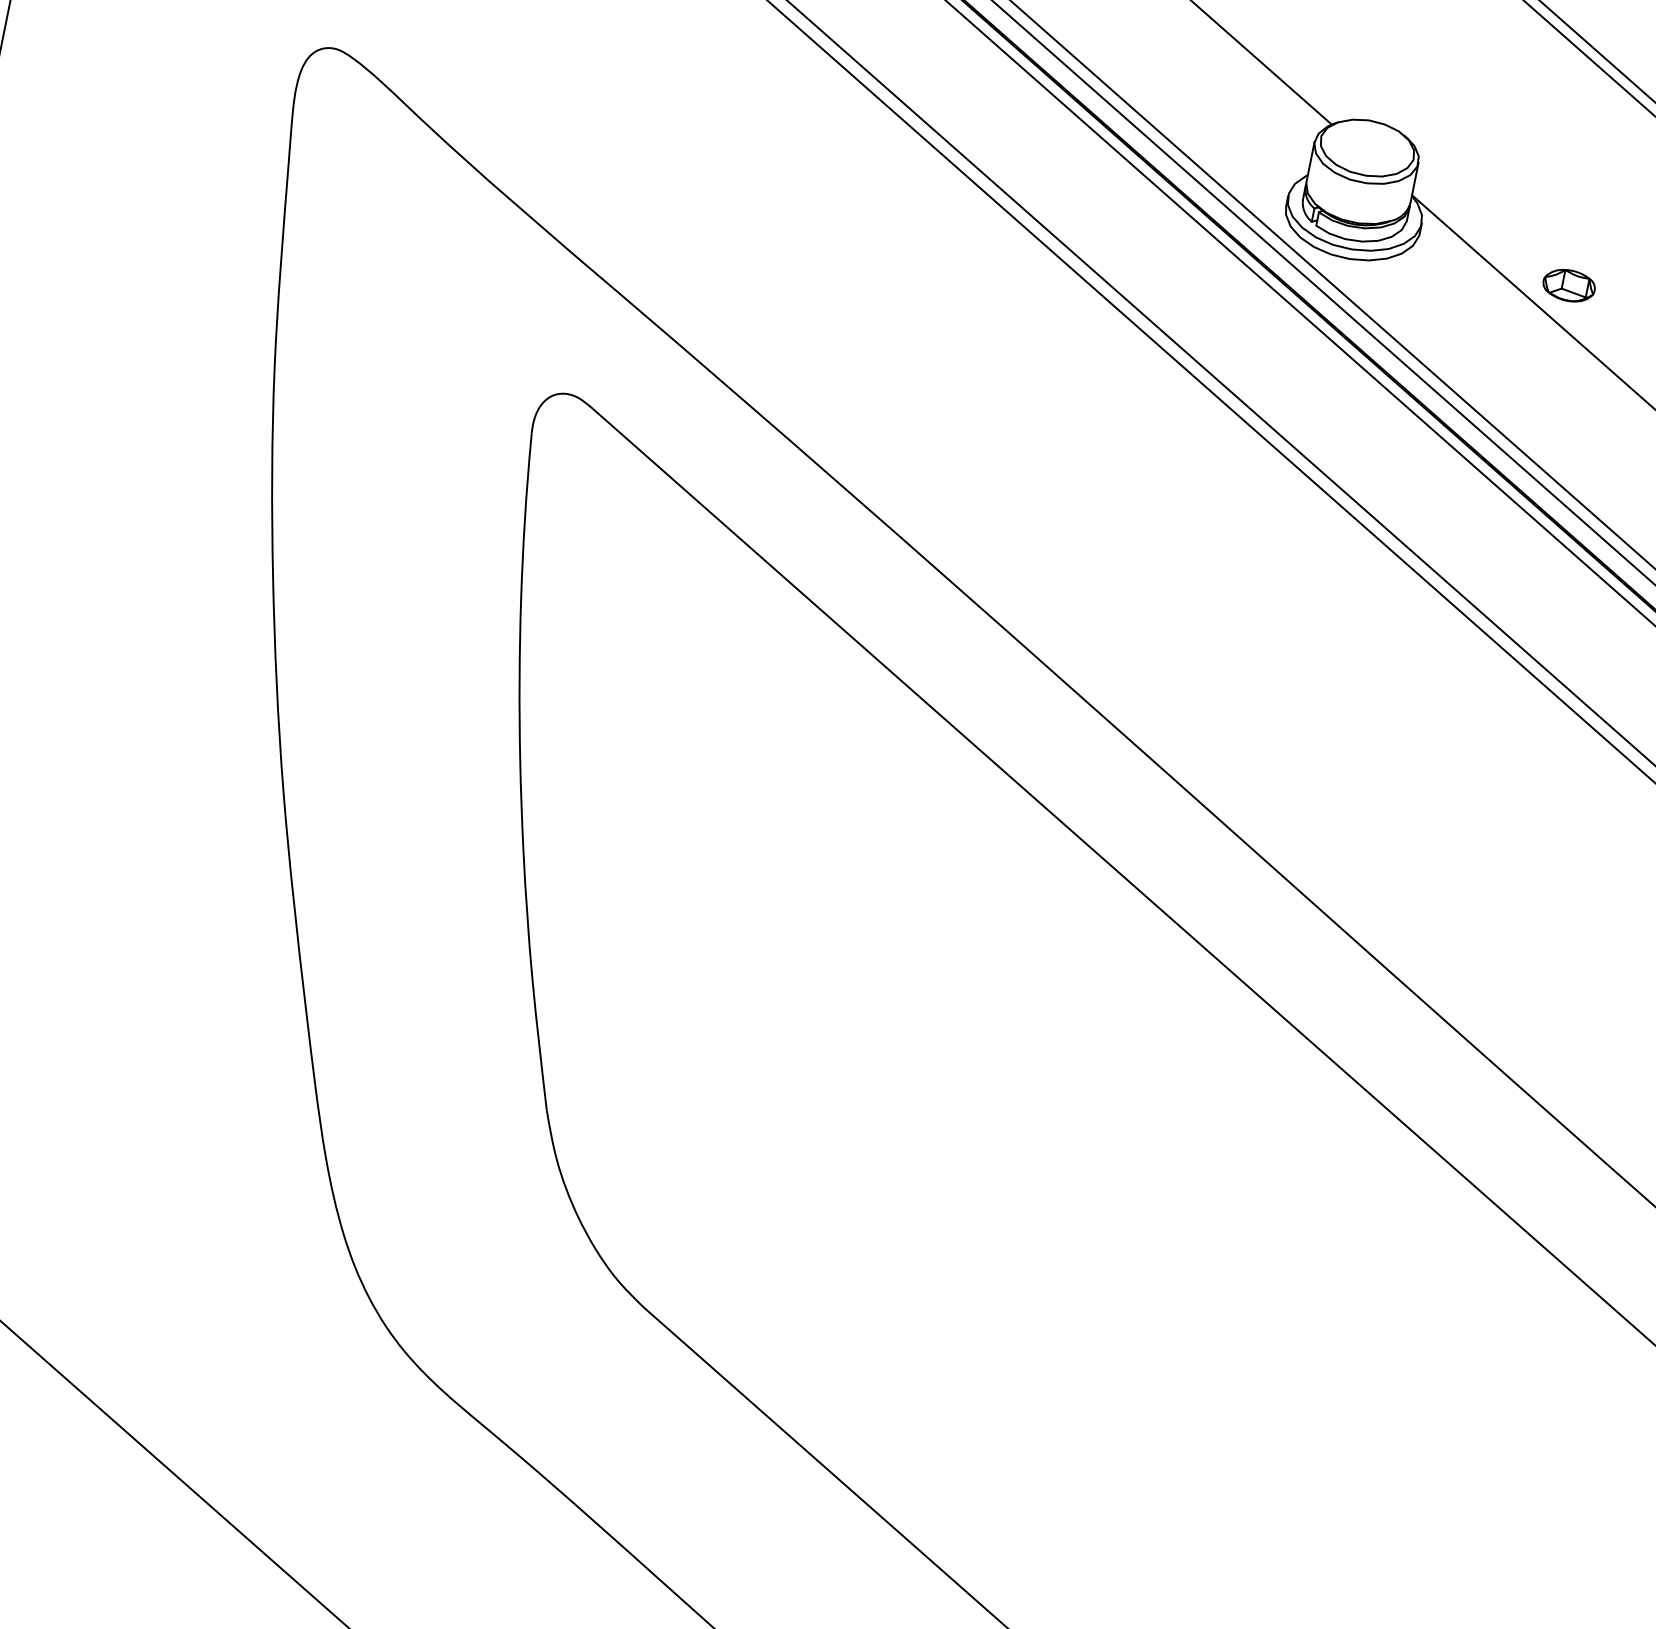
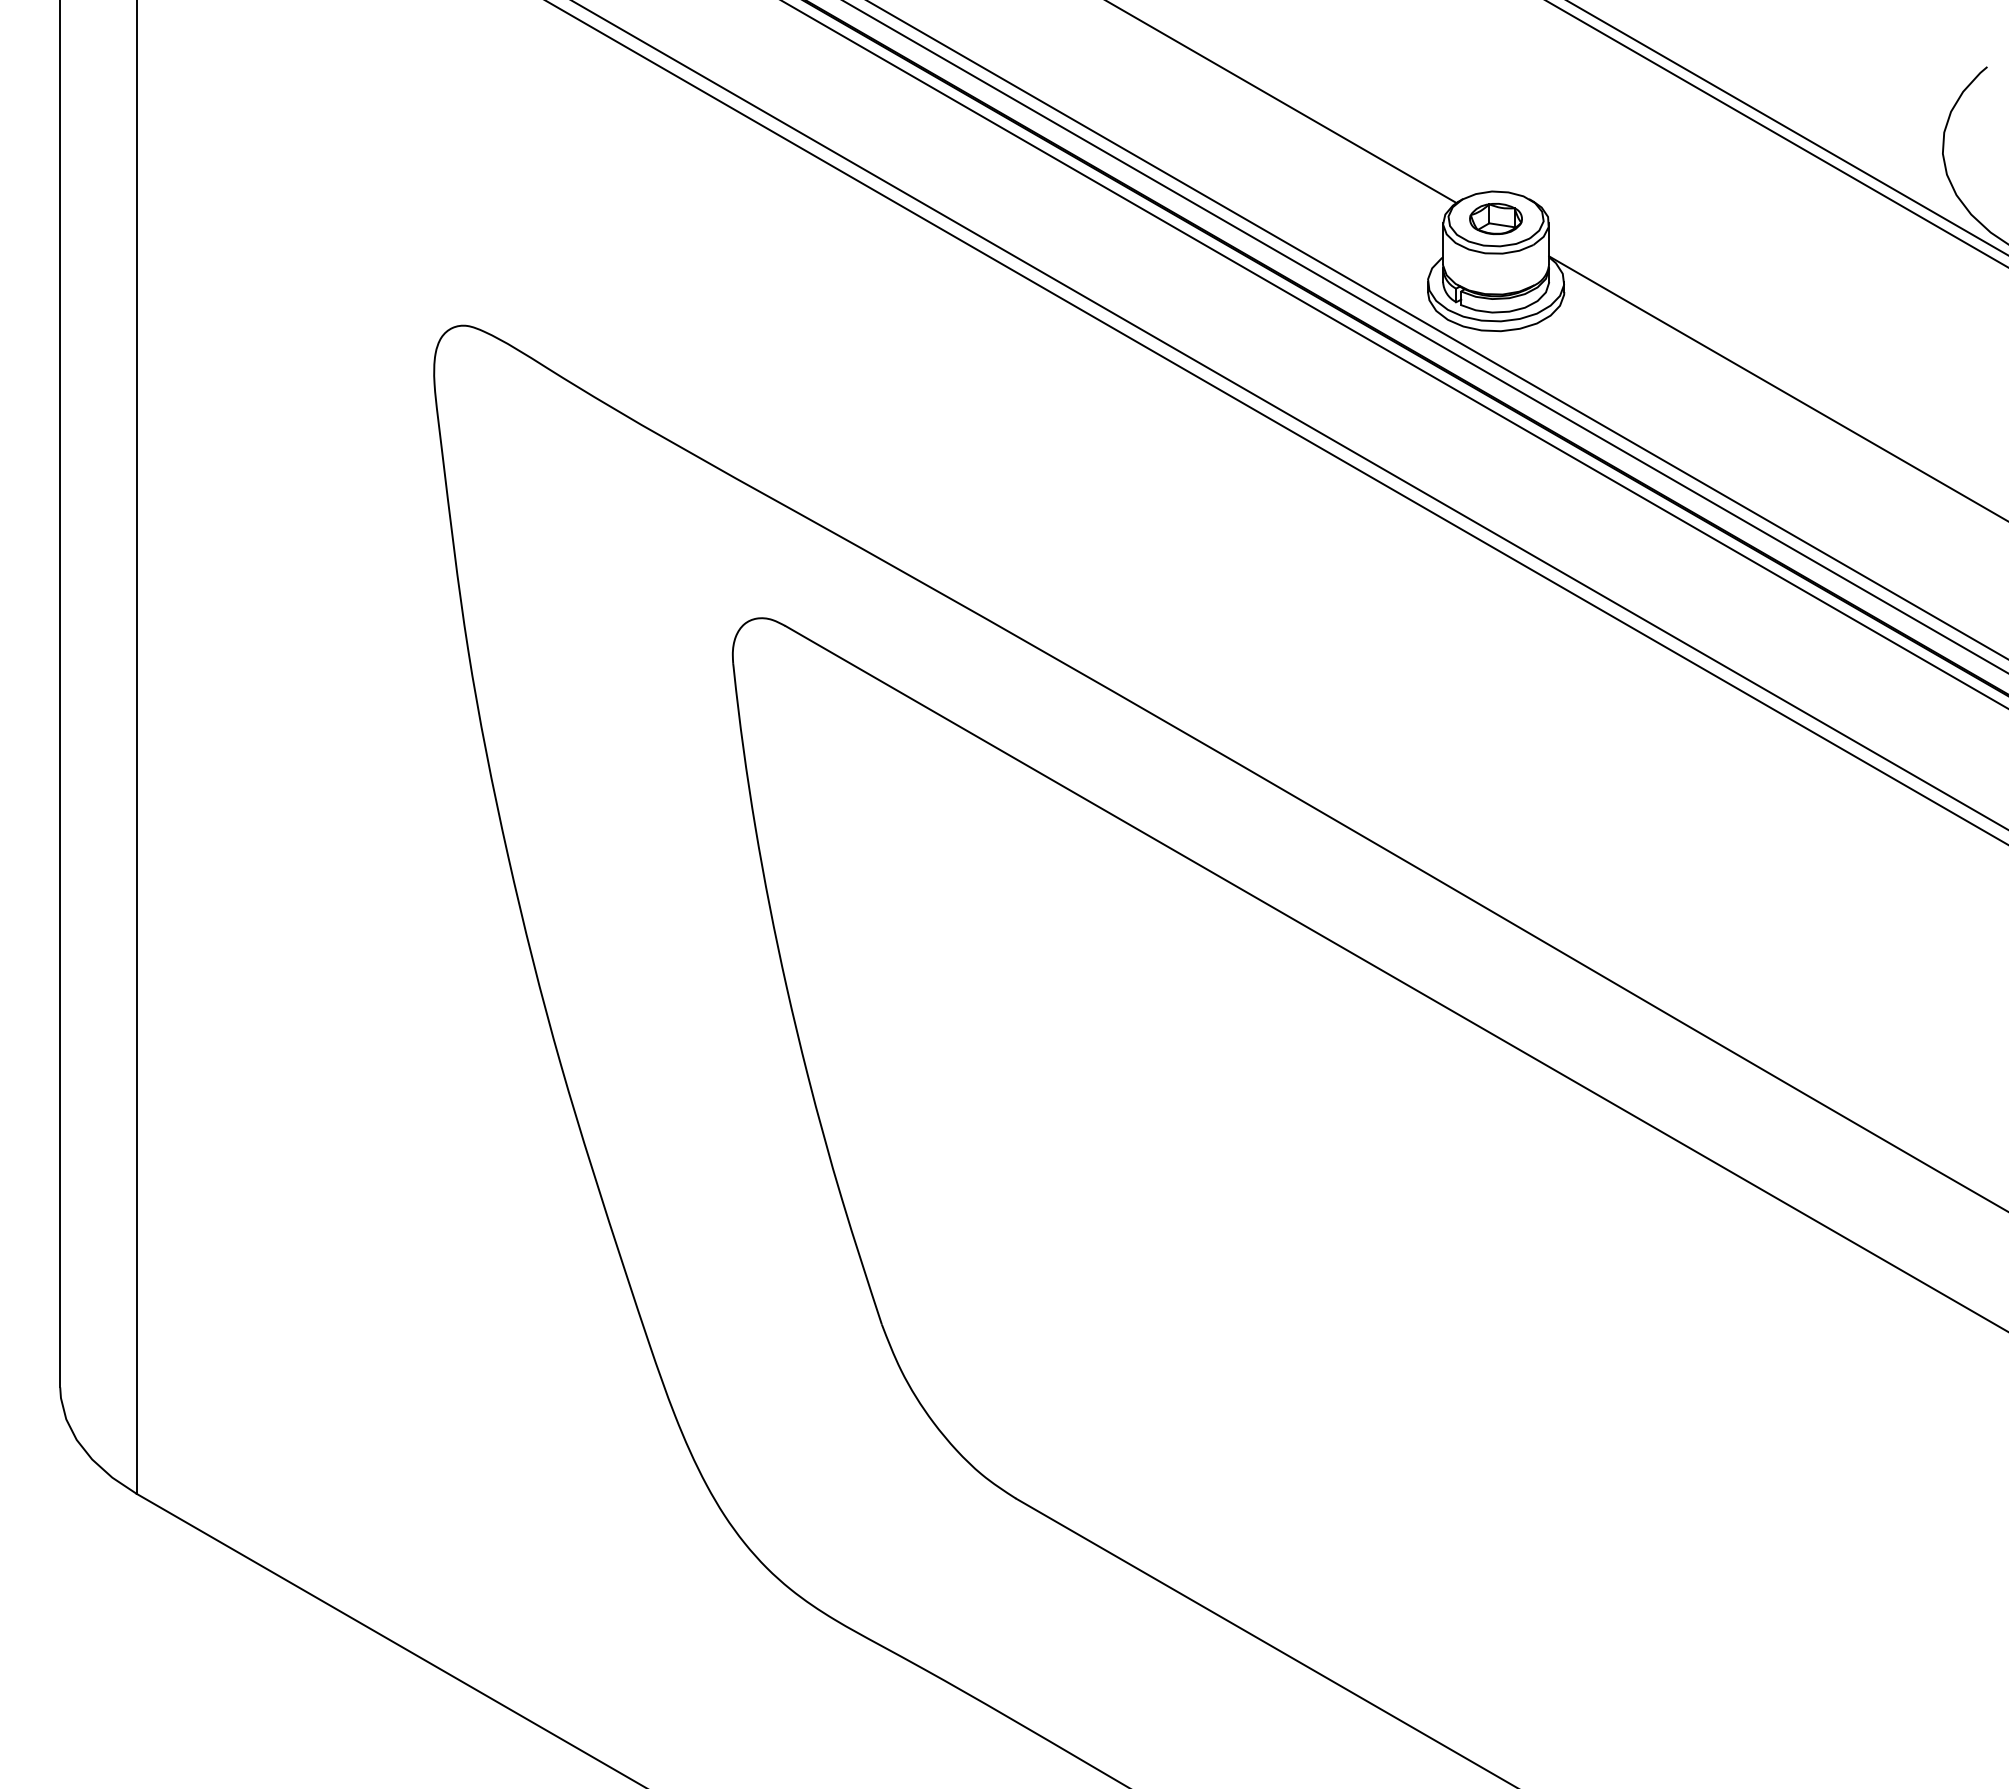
part: (1568, 286) -> (1495, 219), moved

